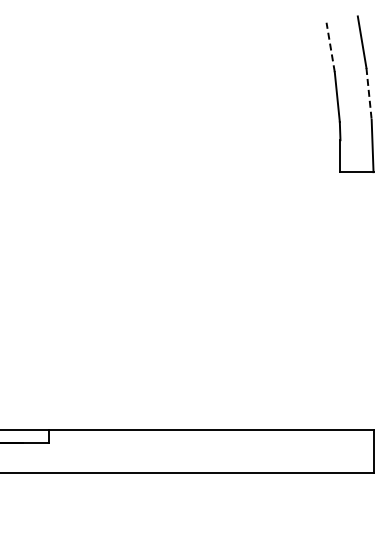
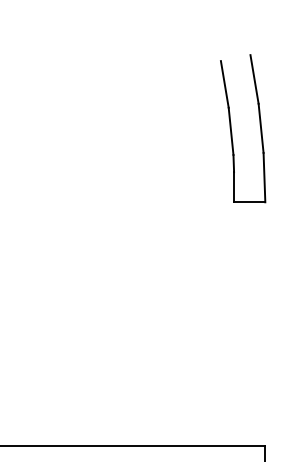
line: (330, 46) -> (224, 83), dashed -> solid
line: (369, 94) -> (261, 128), dashed -> solid

